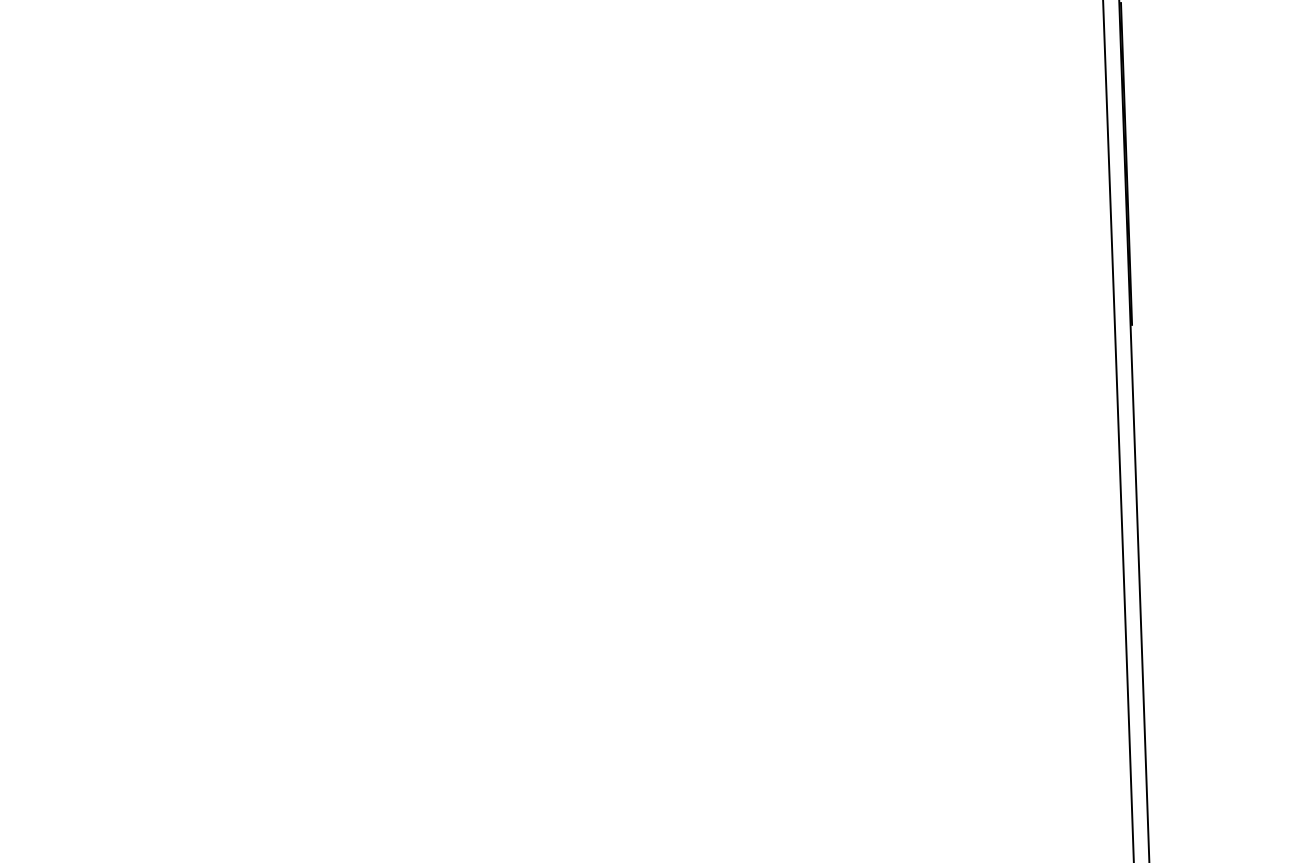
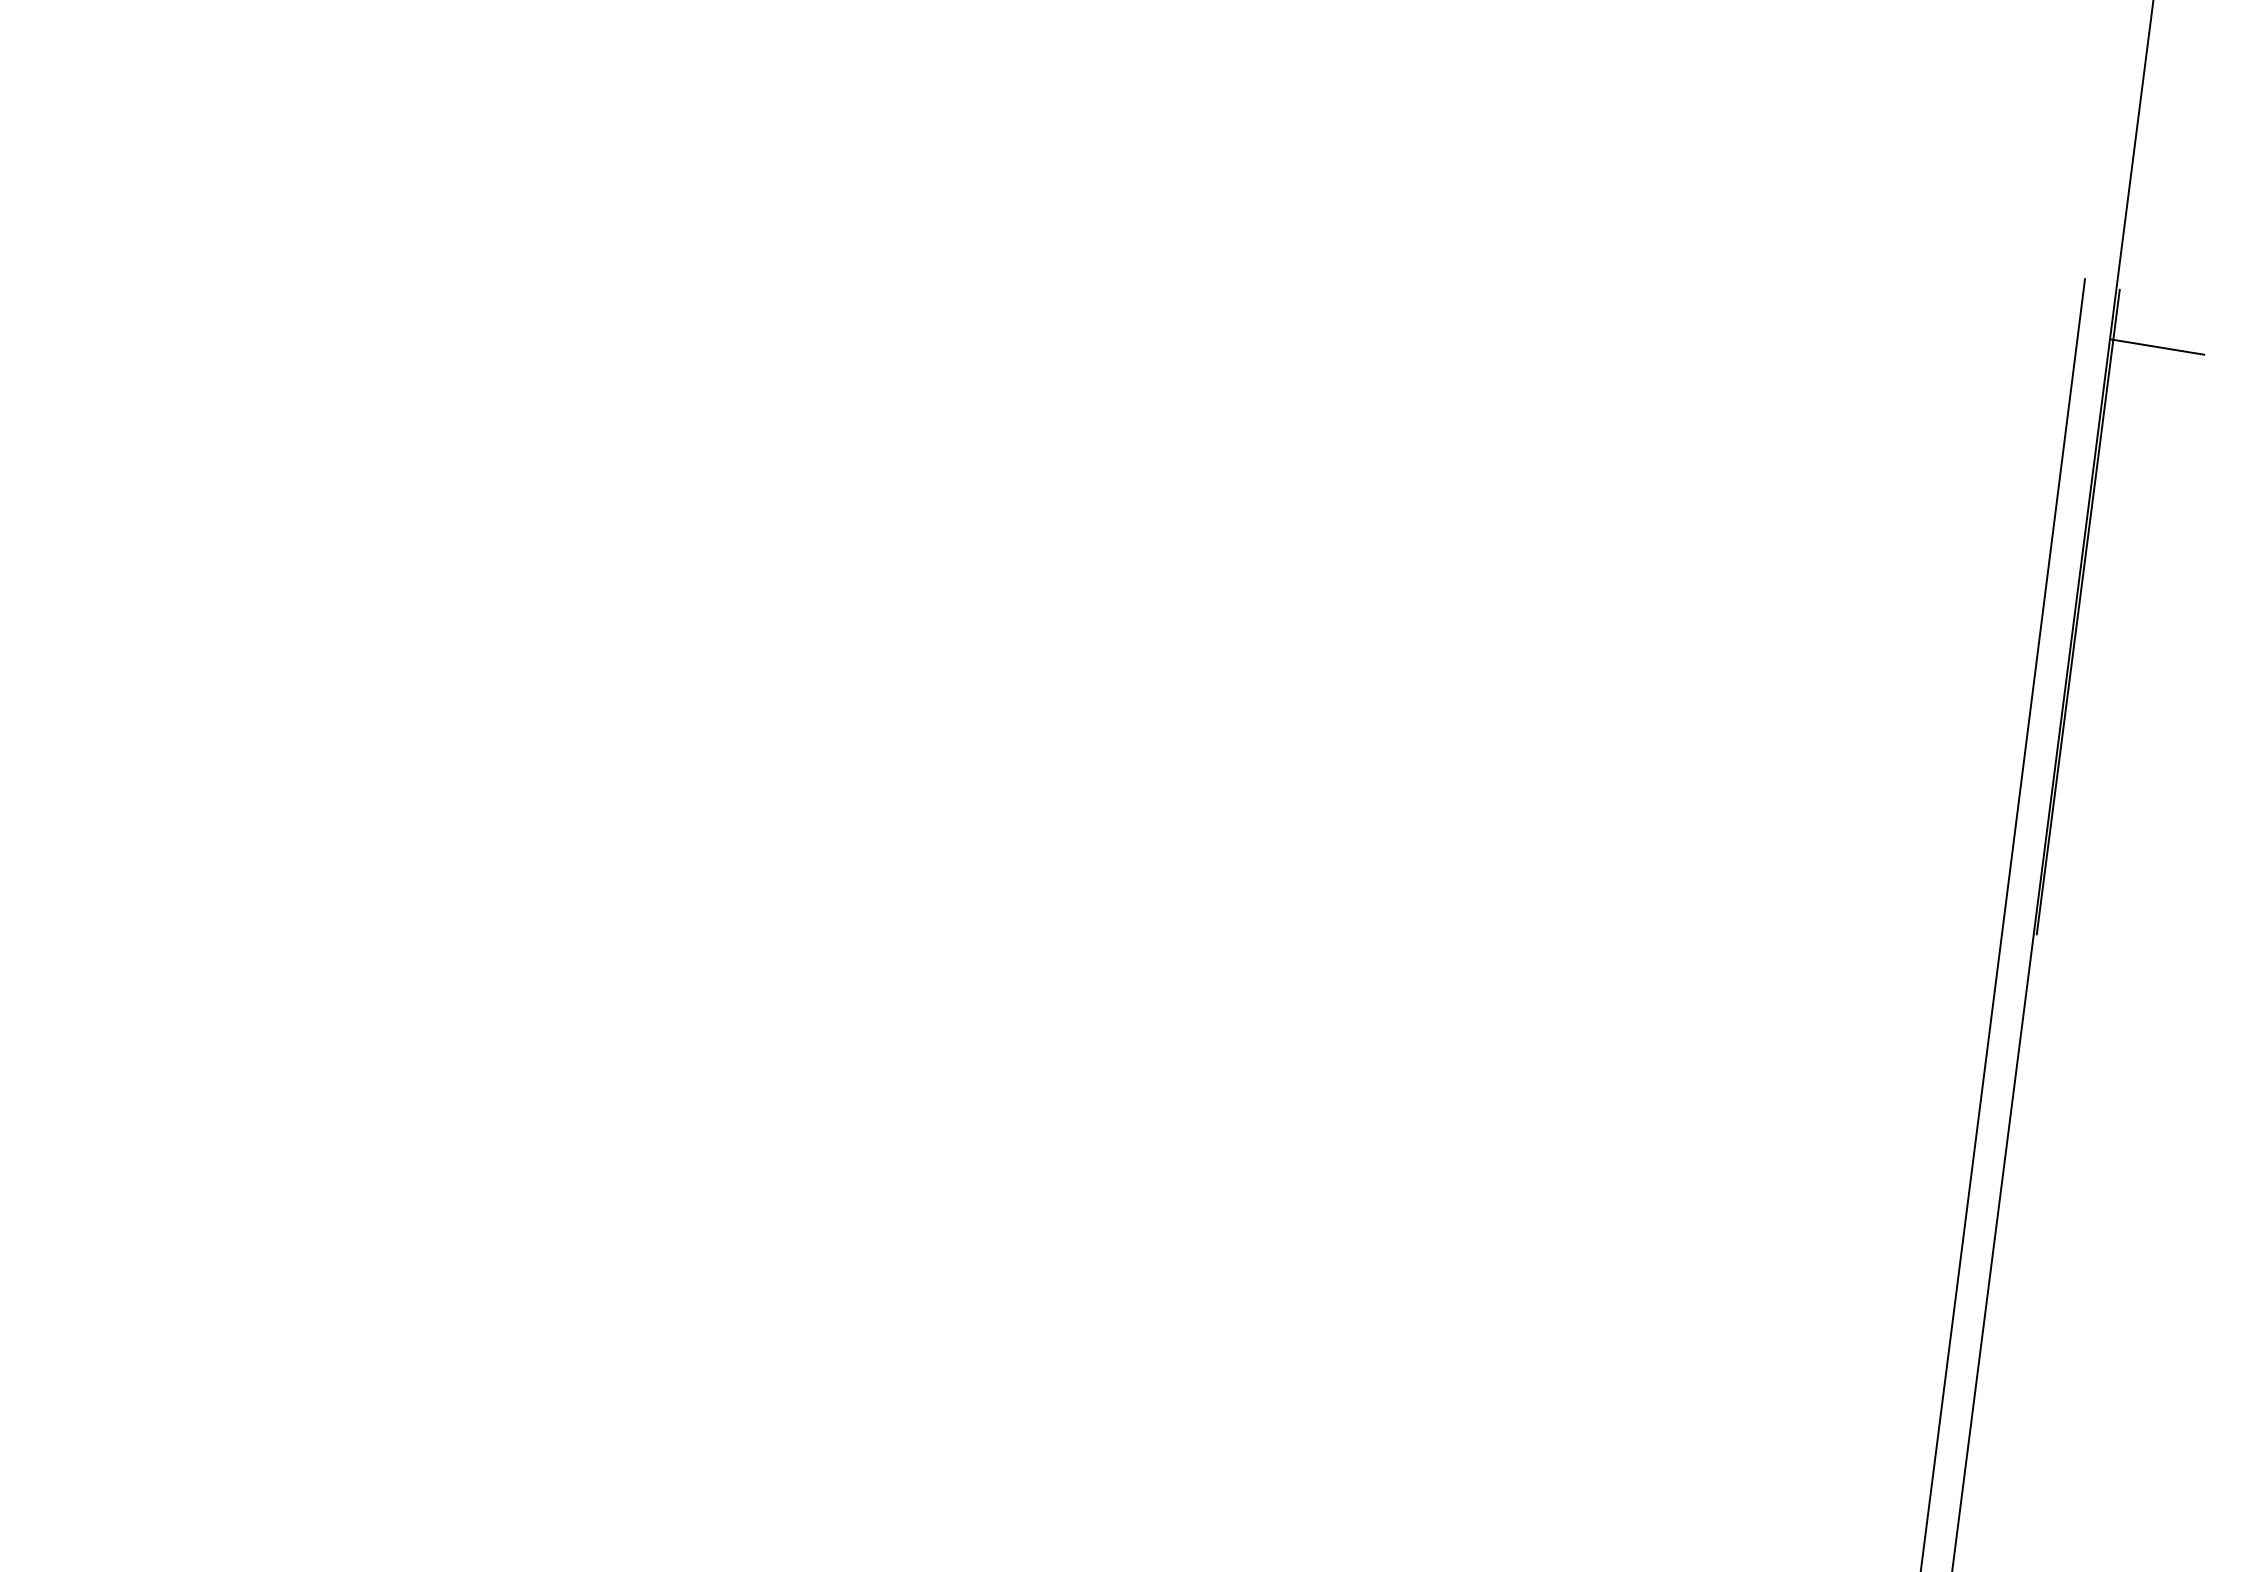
line: (1143, 27) -> (2156, 346), added

